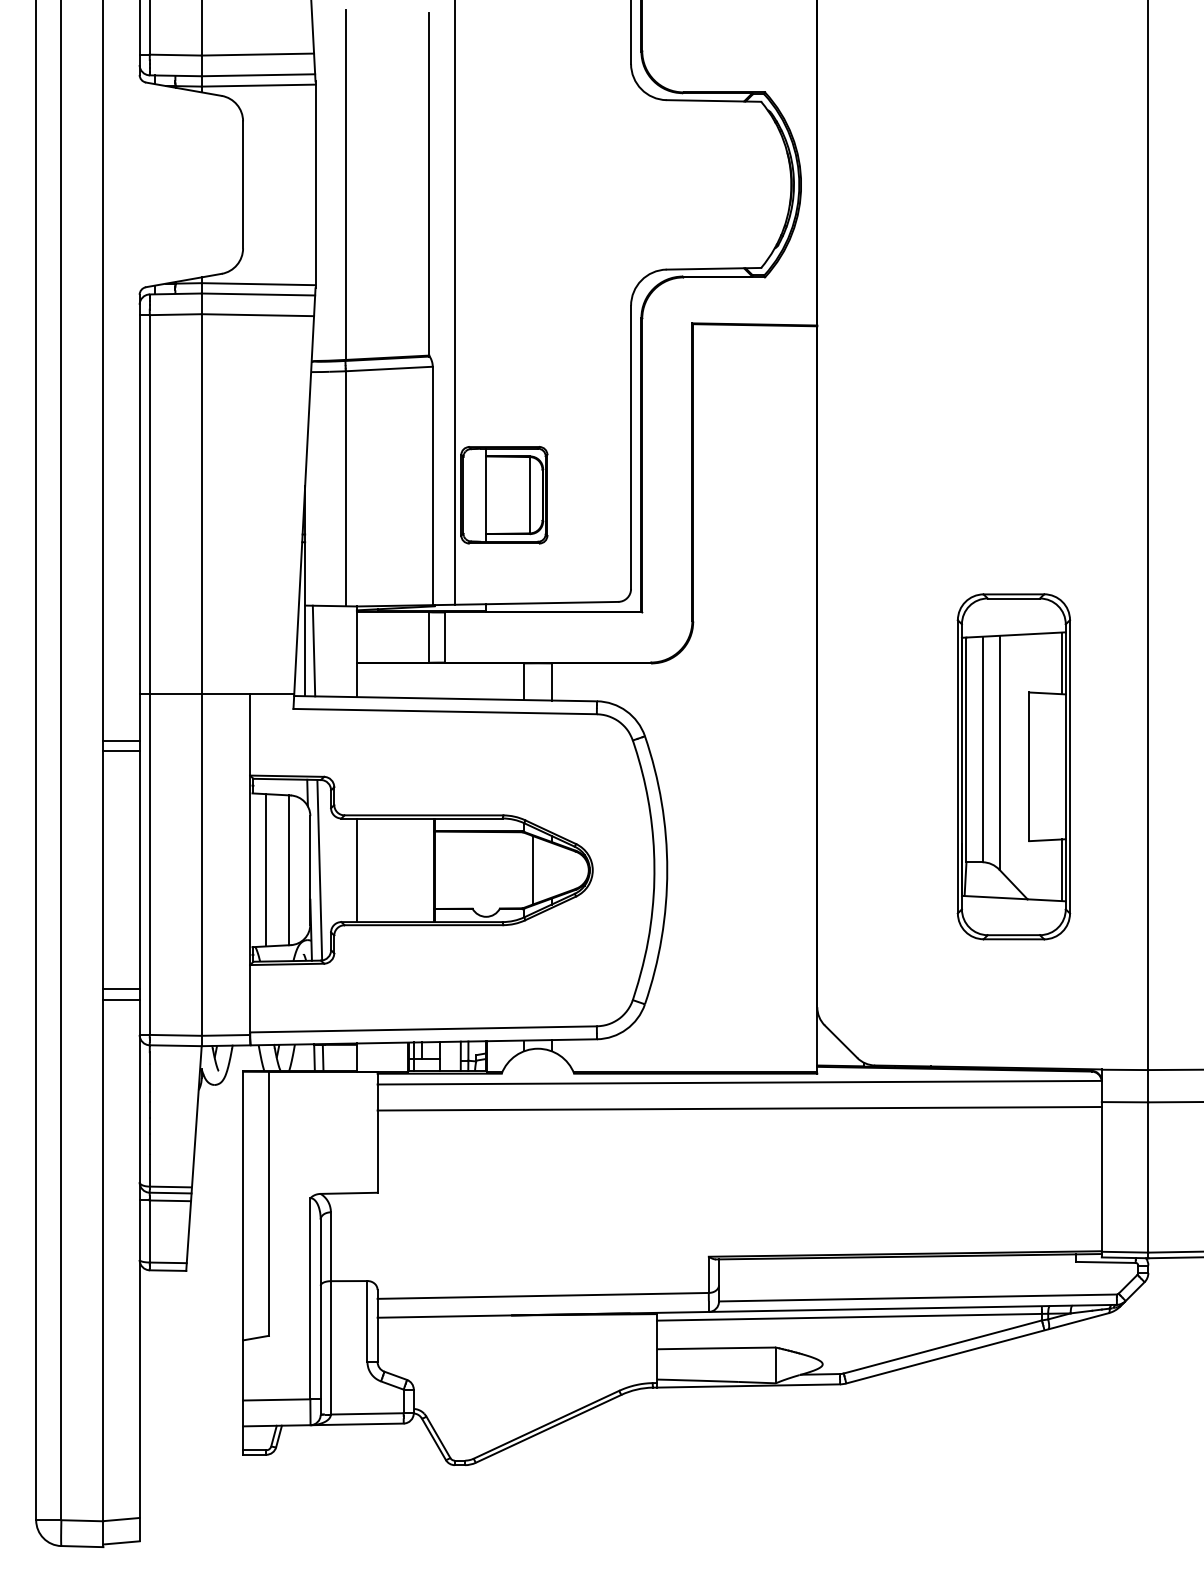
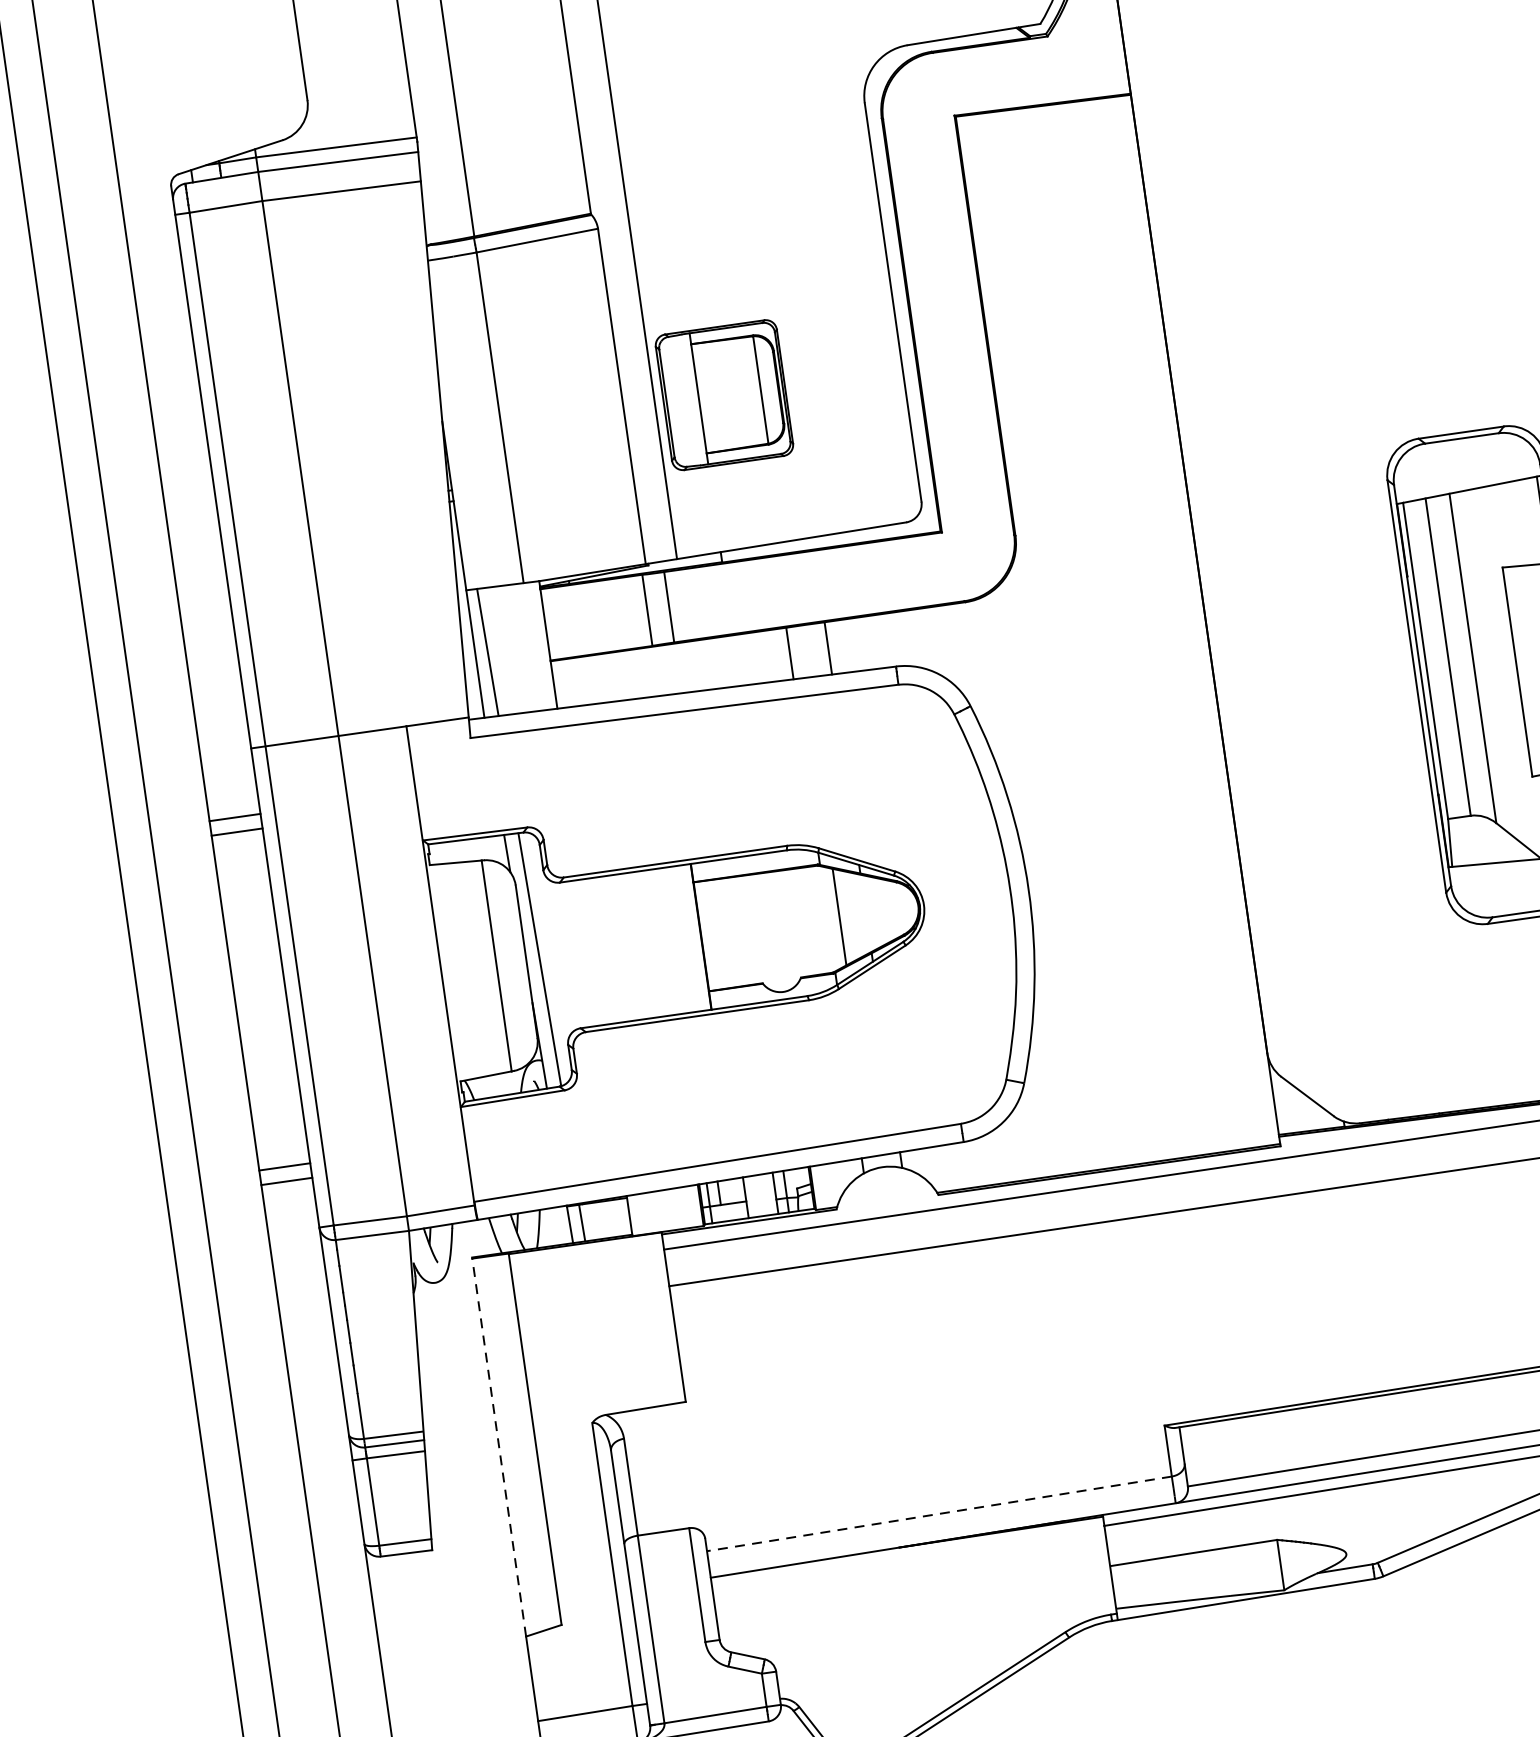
line: (265, 870) -> (463, 970), removed
line: (356, 870) -> (591, 952), removed
line: (243, 1205) -> (499, 1446), solid -> dashed
line: (543, 1295) -> (939, 1513), solid -> dashed

